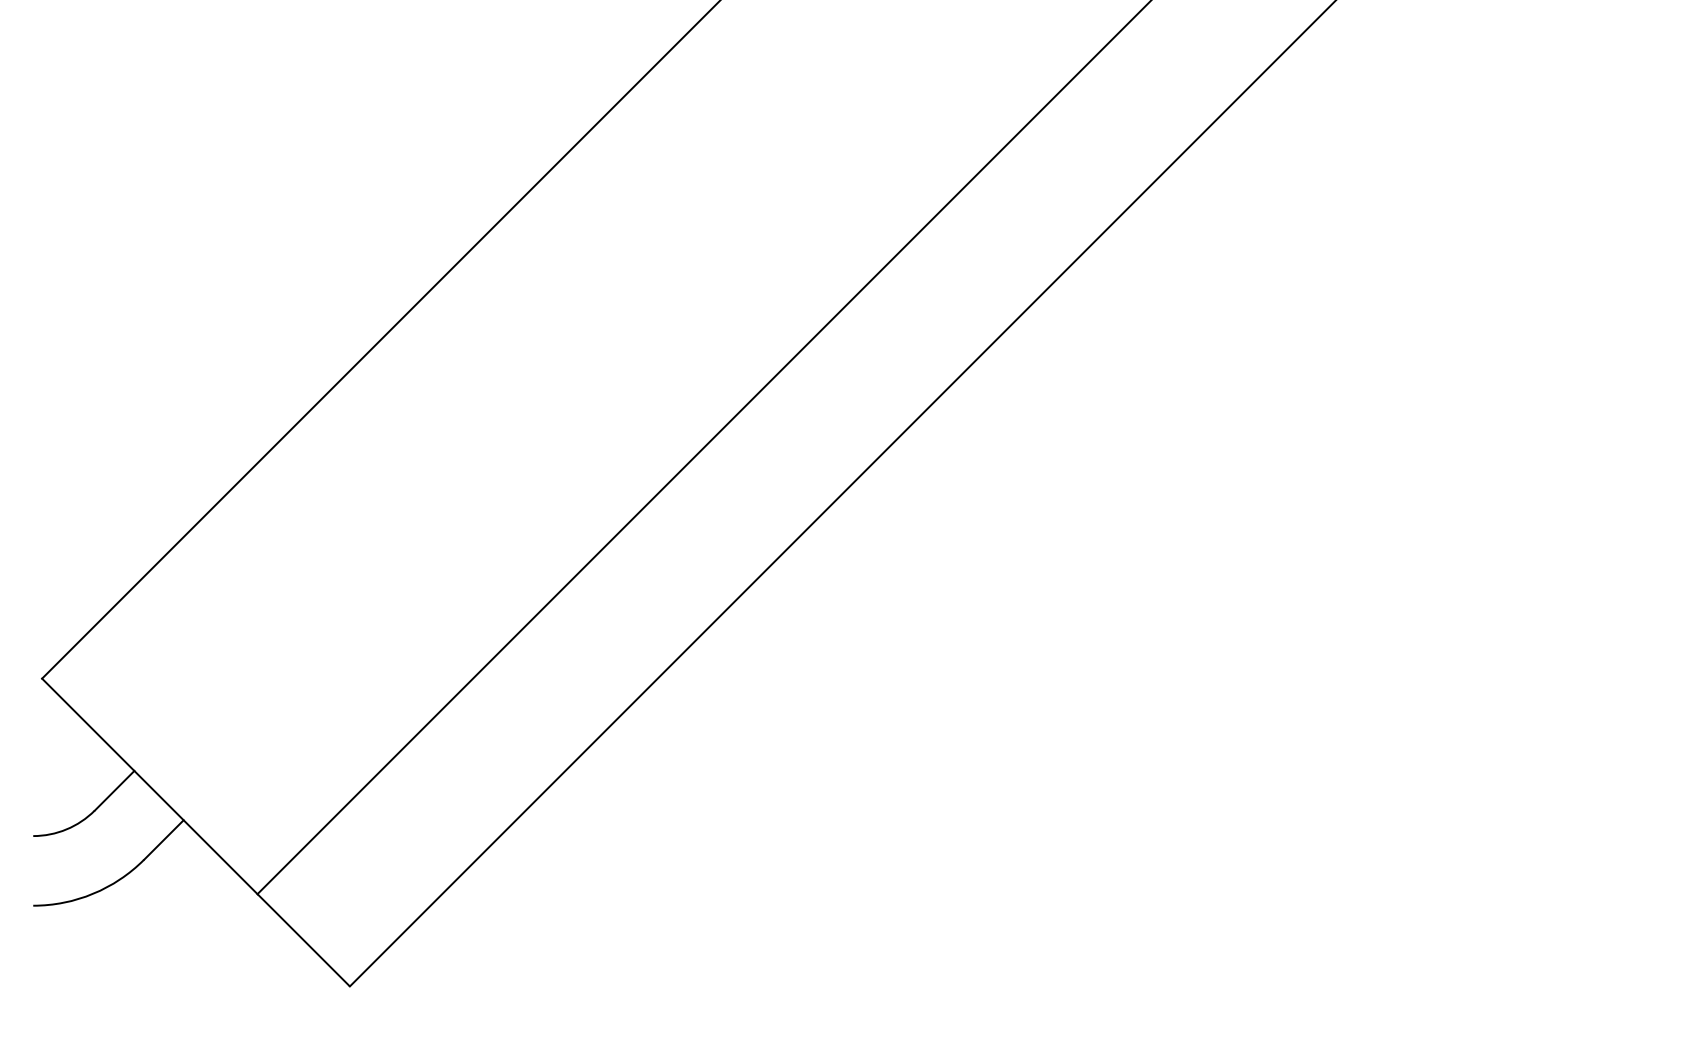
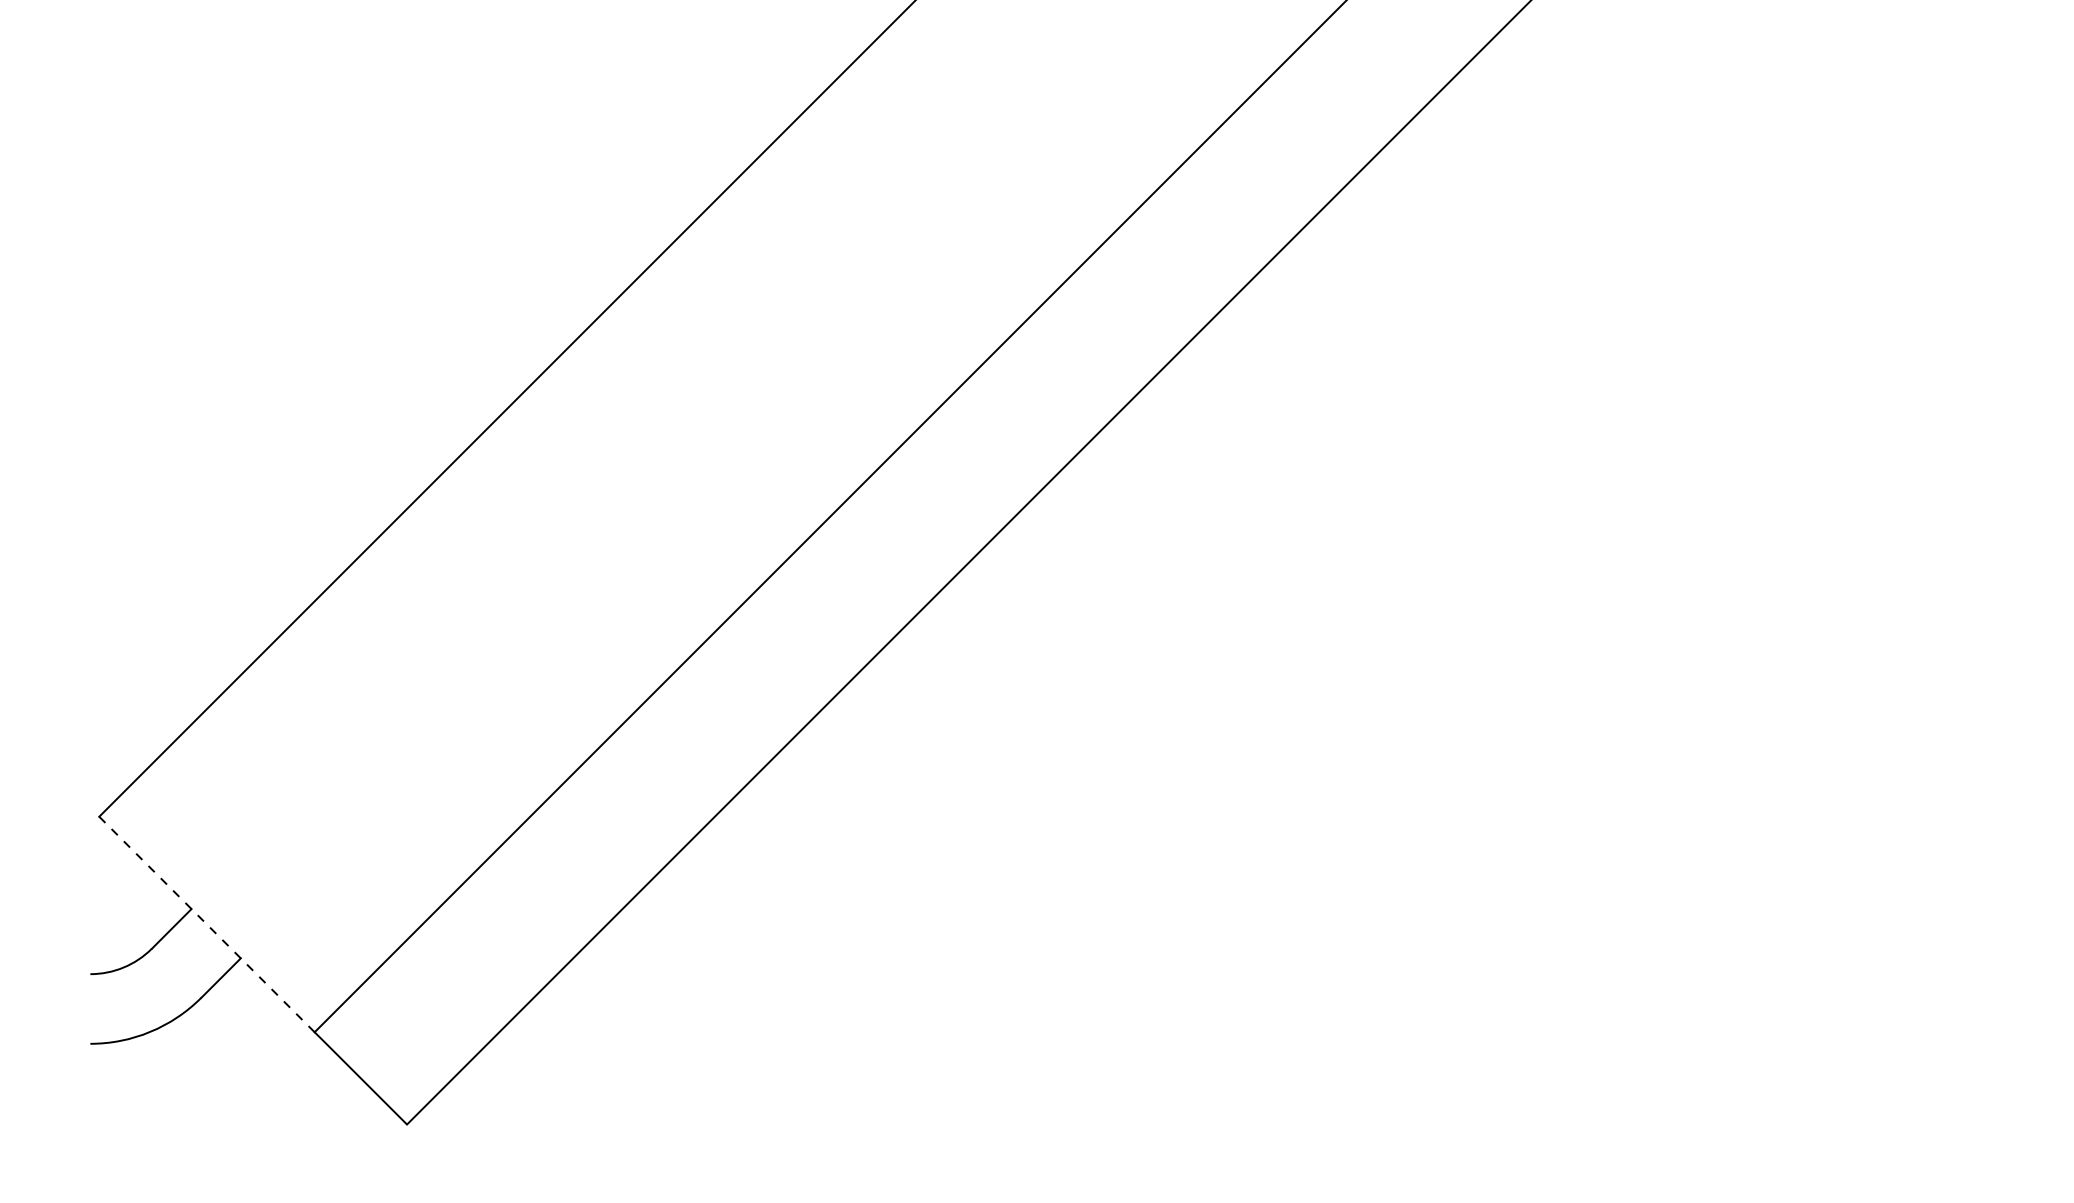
line: (150, 786) -> (207, 924), solid -> dashed

